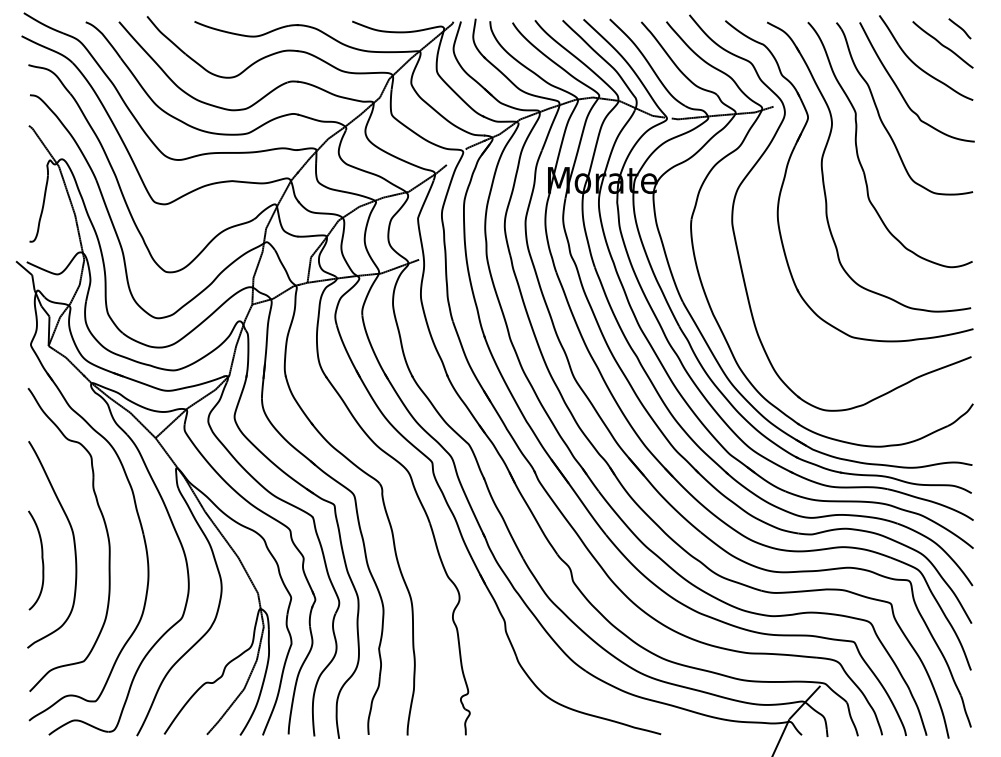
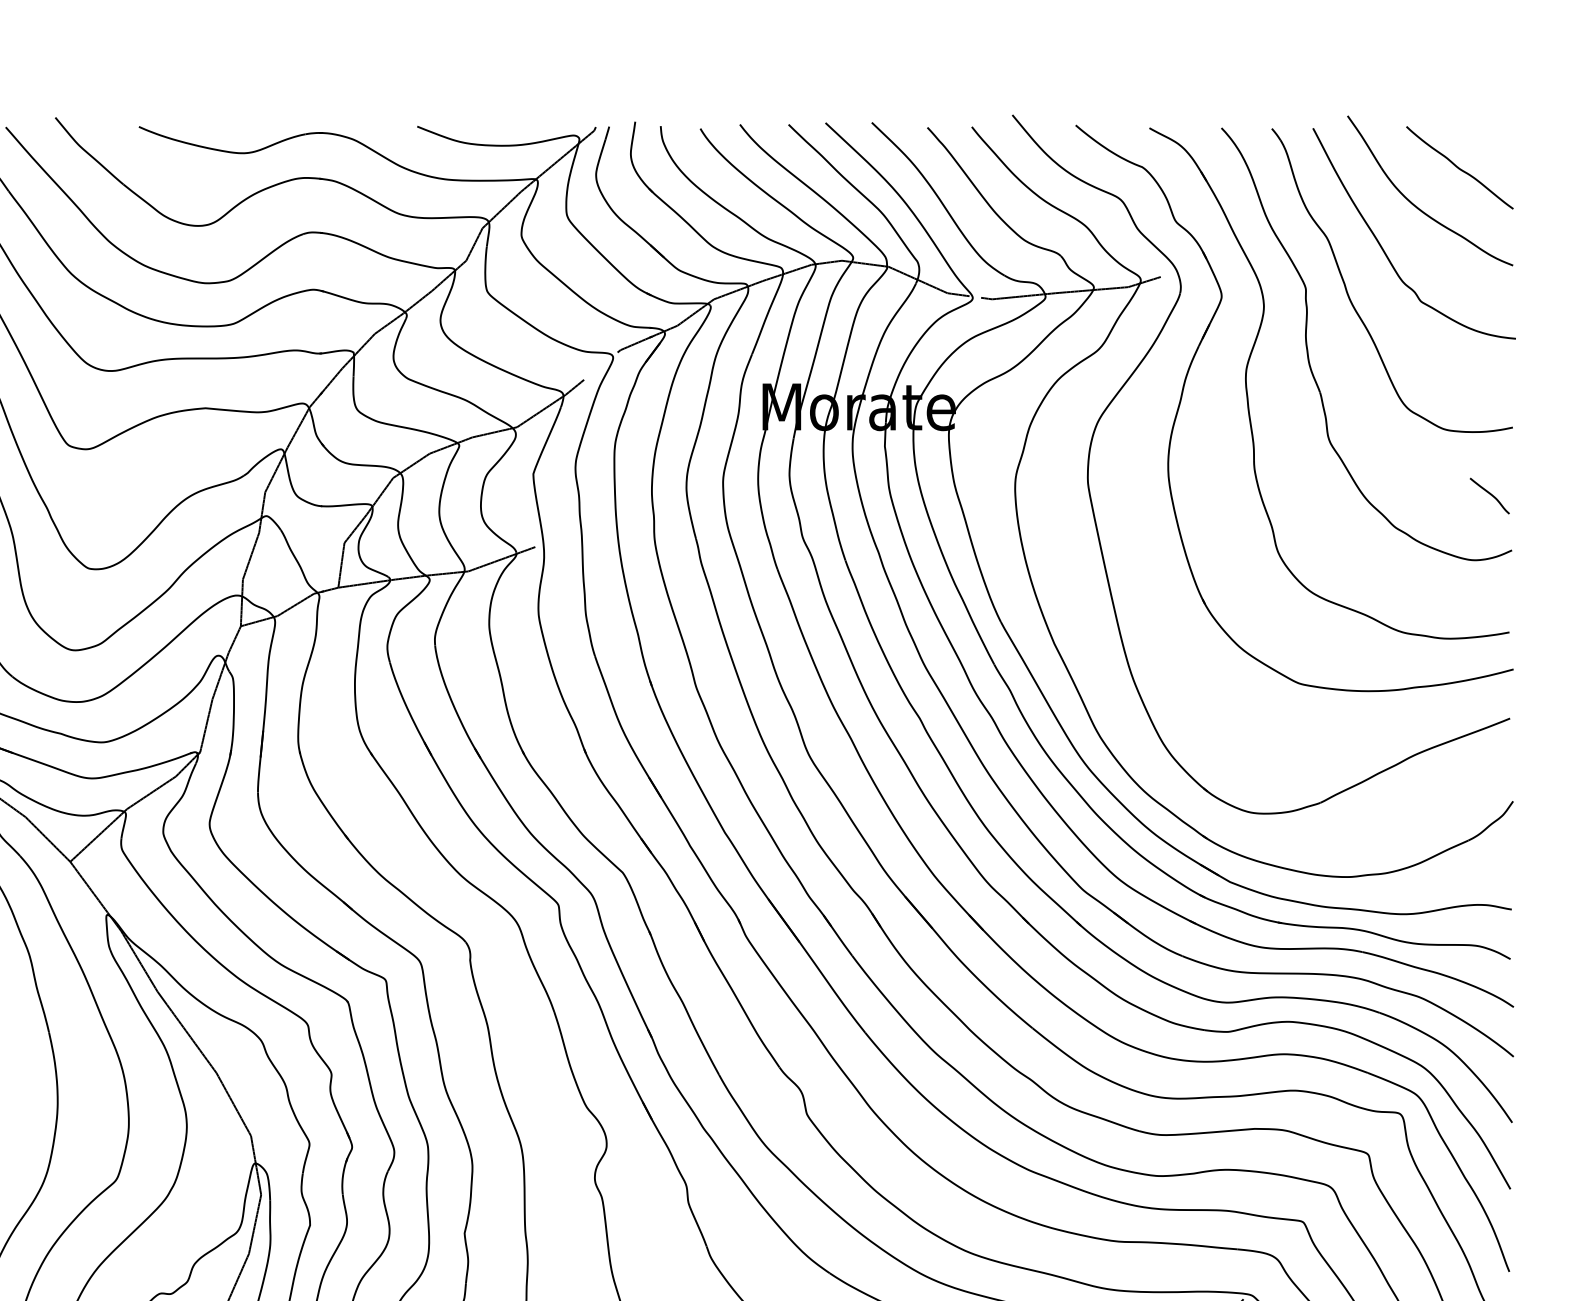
curve: (959, 28) -> (1488, 495), moved

